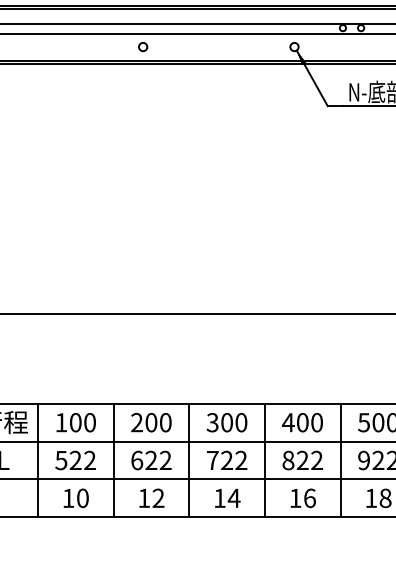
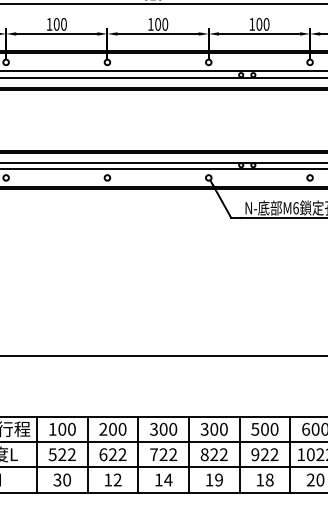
text: (288, 421) -> (204, 428), 400 -> 300
text: (68, 497) -> (57, 479), 10 -> 30
text: (310, 497) -> (219, 479), 16 -> 19

